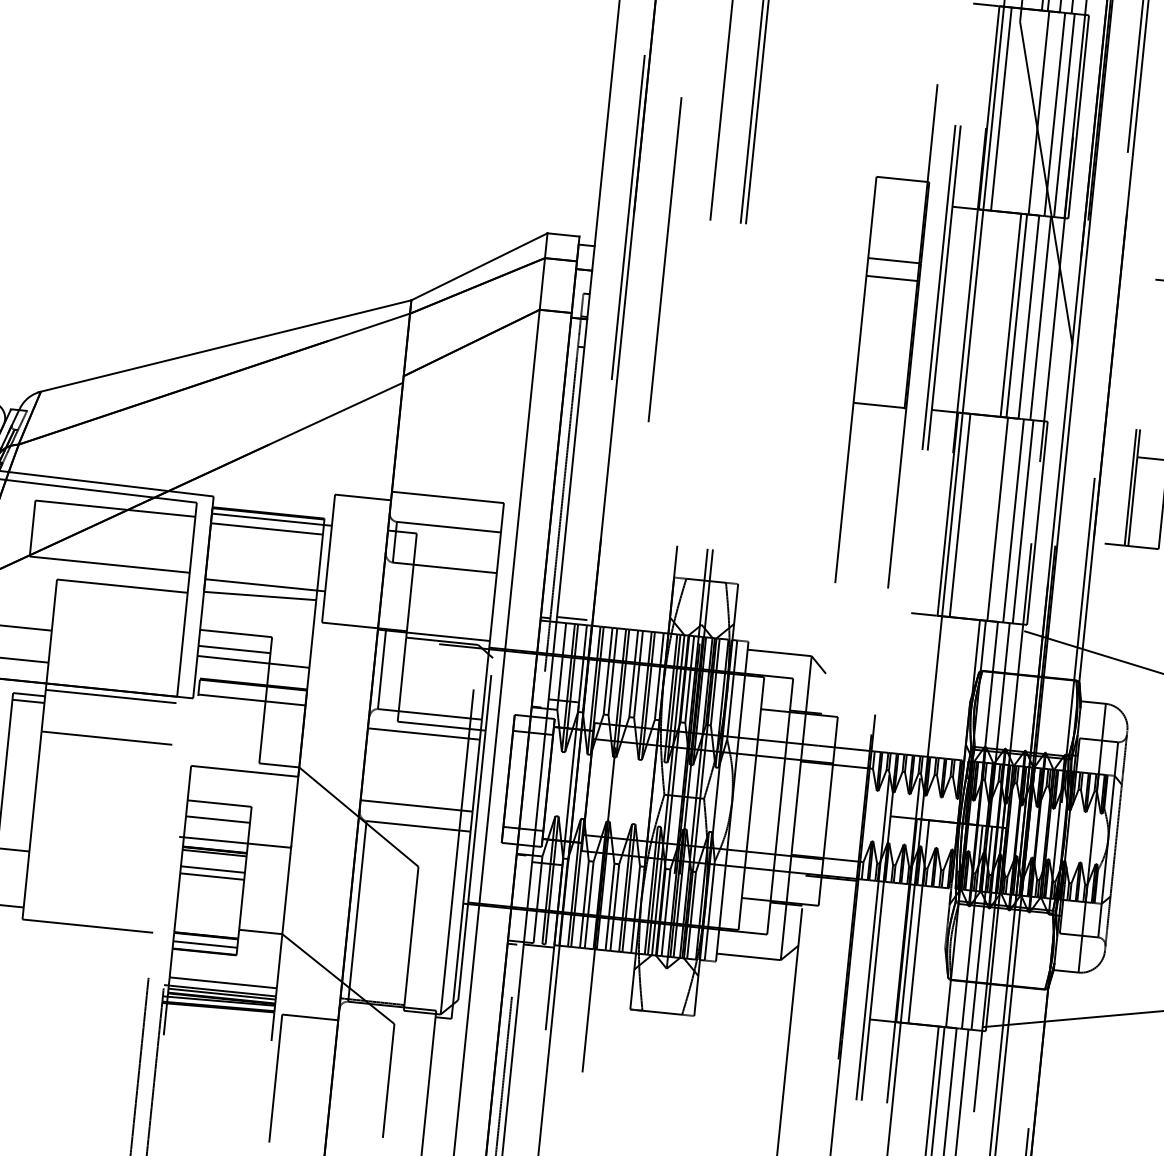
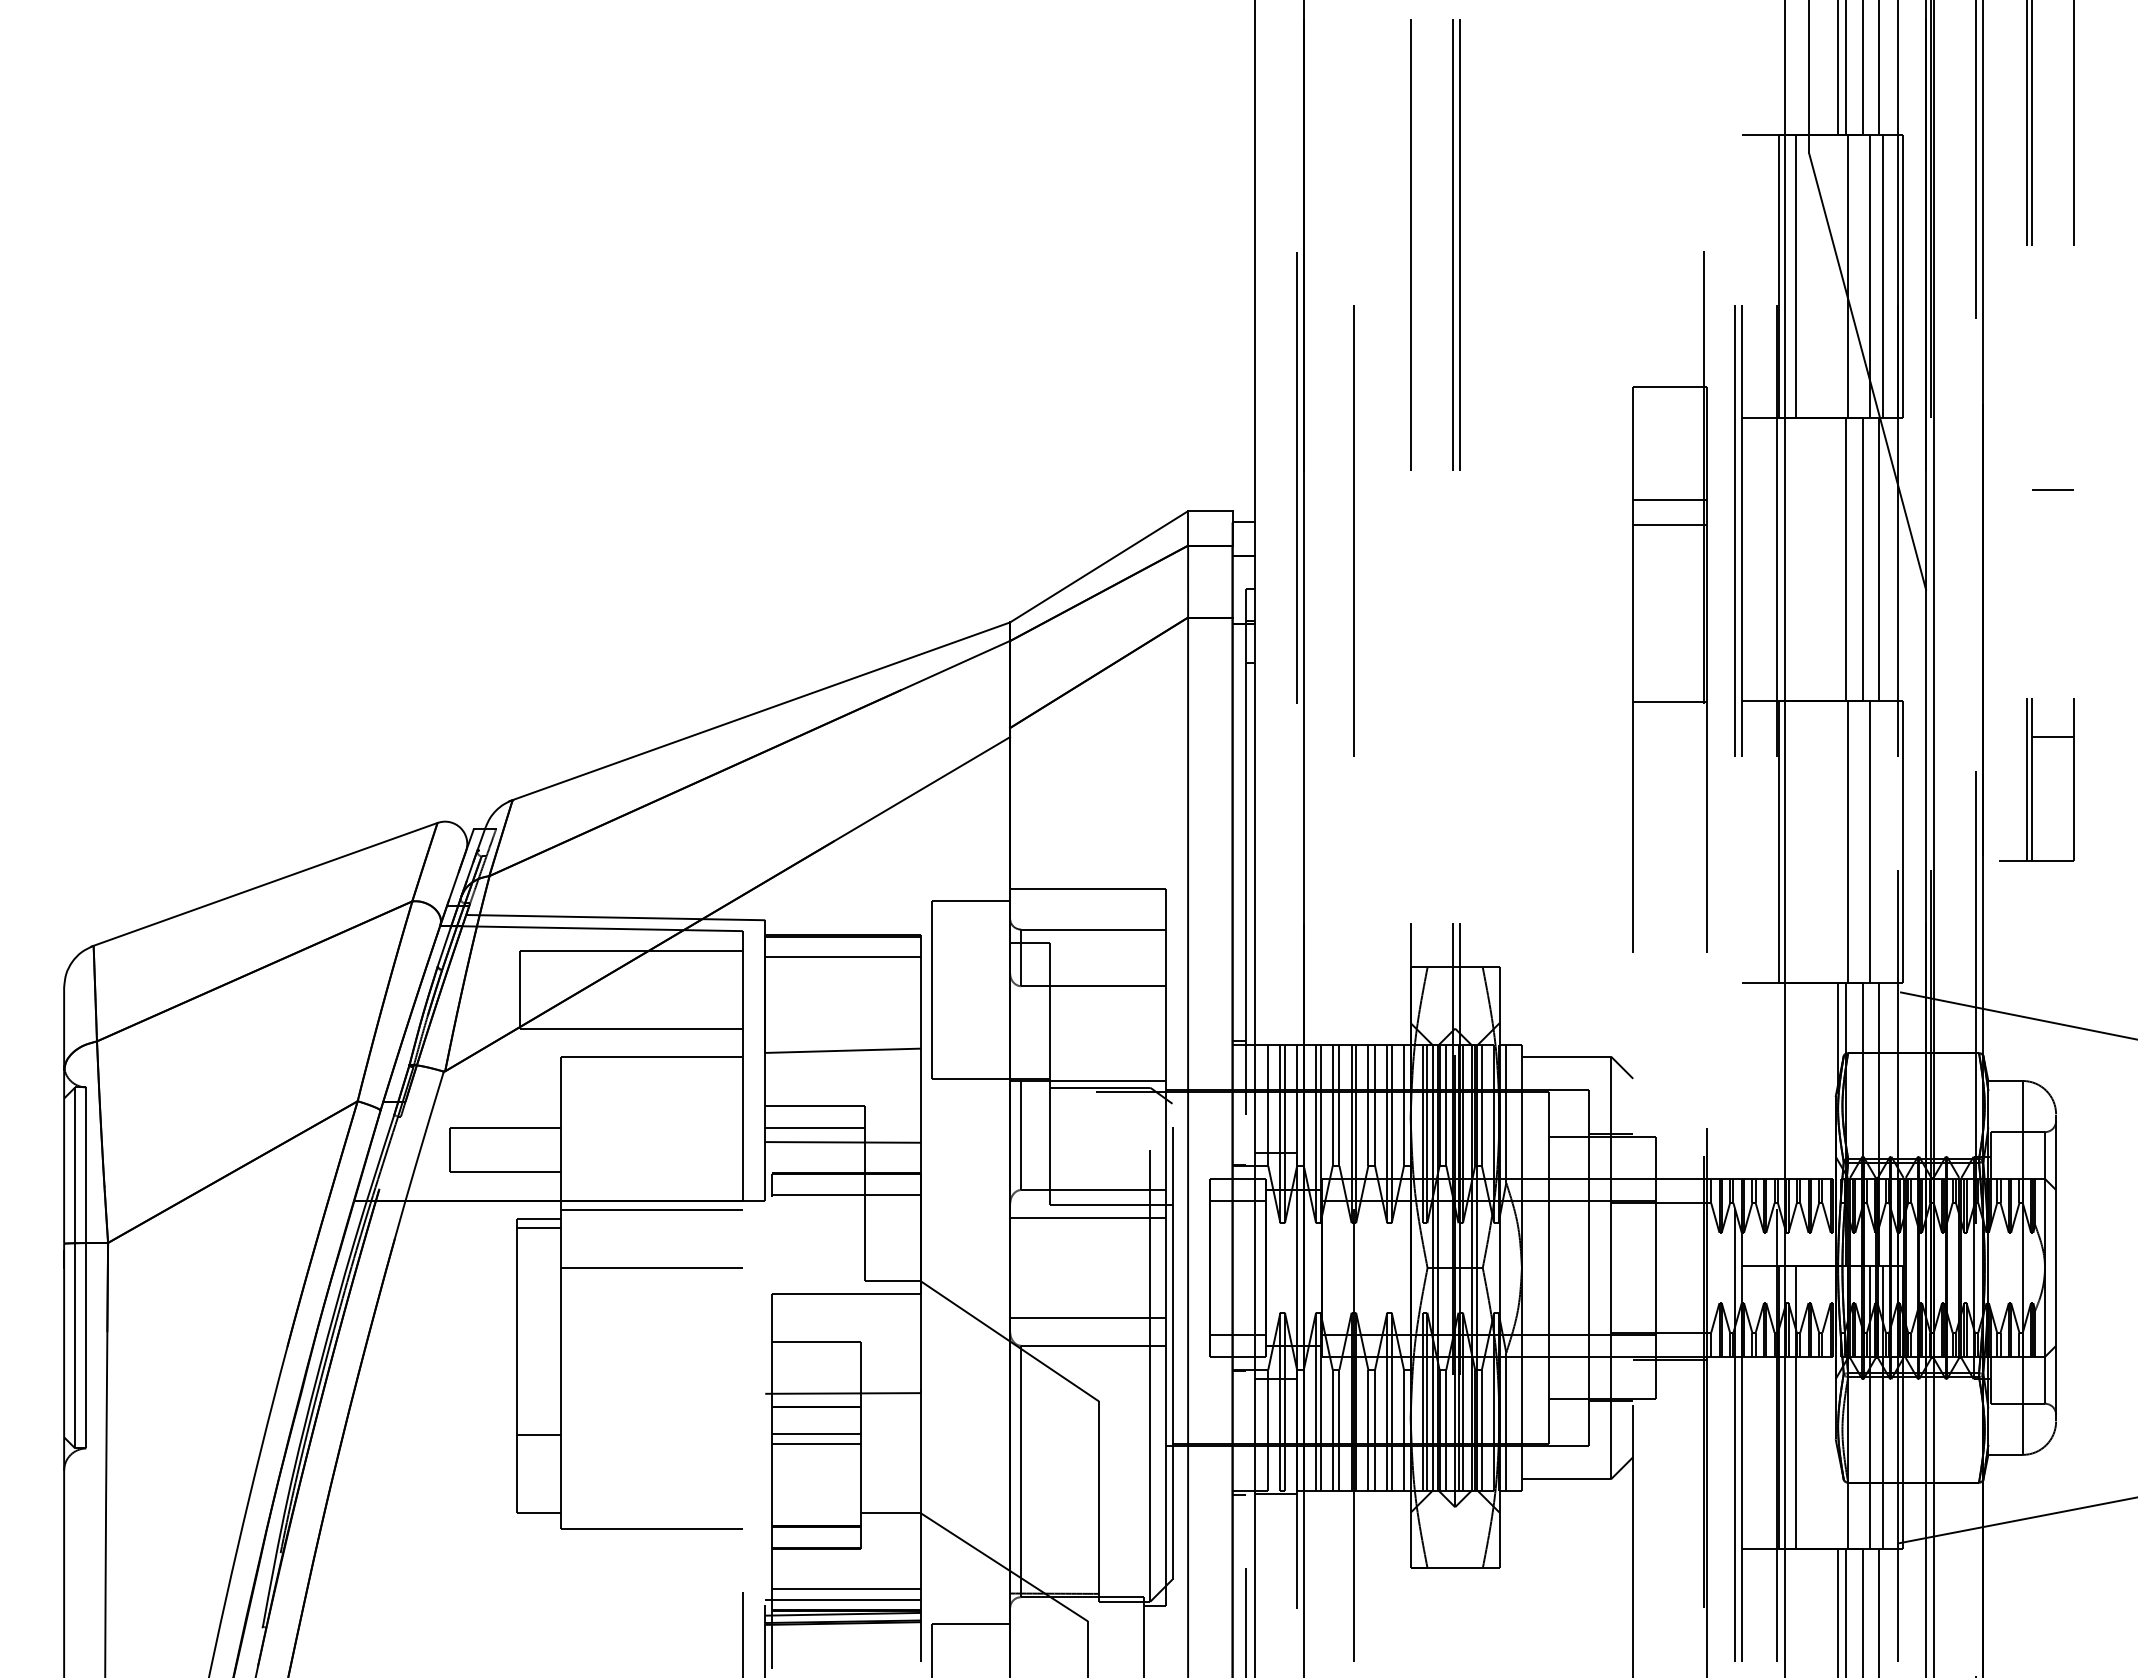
line: (1010, 314) -> (1837, 558), removed
line: (960, 515) -> (1795, 841), removed
line: (271, 520) -> (848, 944), removed
line: (1023, 521) -> (1883, 841), removed
line: (265, 585) -> (848, 1035), removed
line: (571, 618) -> (1275, 1038), removed
line: (217, 819) -> (815, 1364), removed
line: (213, 853) -> (815, 1411), removed
line: (204, 944) -> (815, 1538), removed
line: (221, 994) -> (845, 1604), removed

